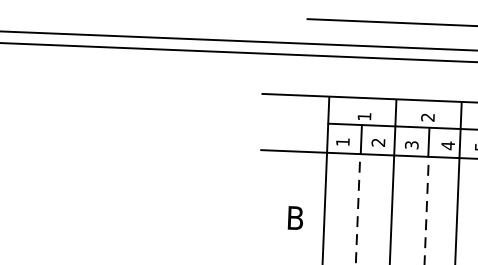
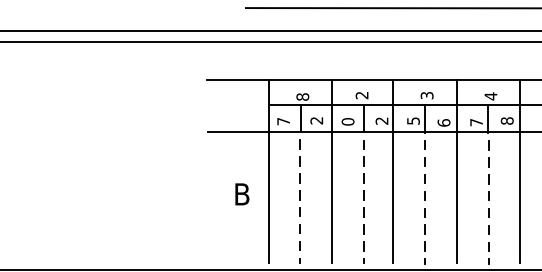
text: (364, 116) -> (302, 96), 1 -> 8
text: (342, 142) -> (283, 121), 1 -> 7
text: (411, 144) -> (347, 121), 3 -> 0
text: (447, 146) -> (381, 121), 4 -> 2

